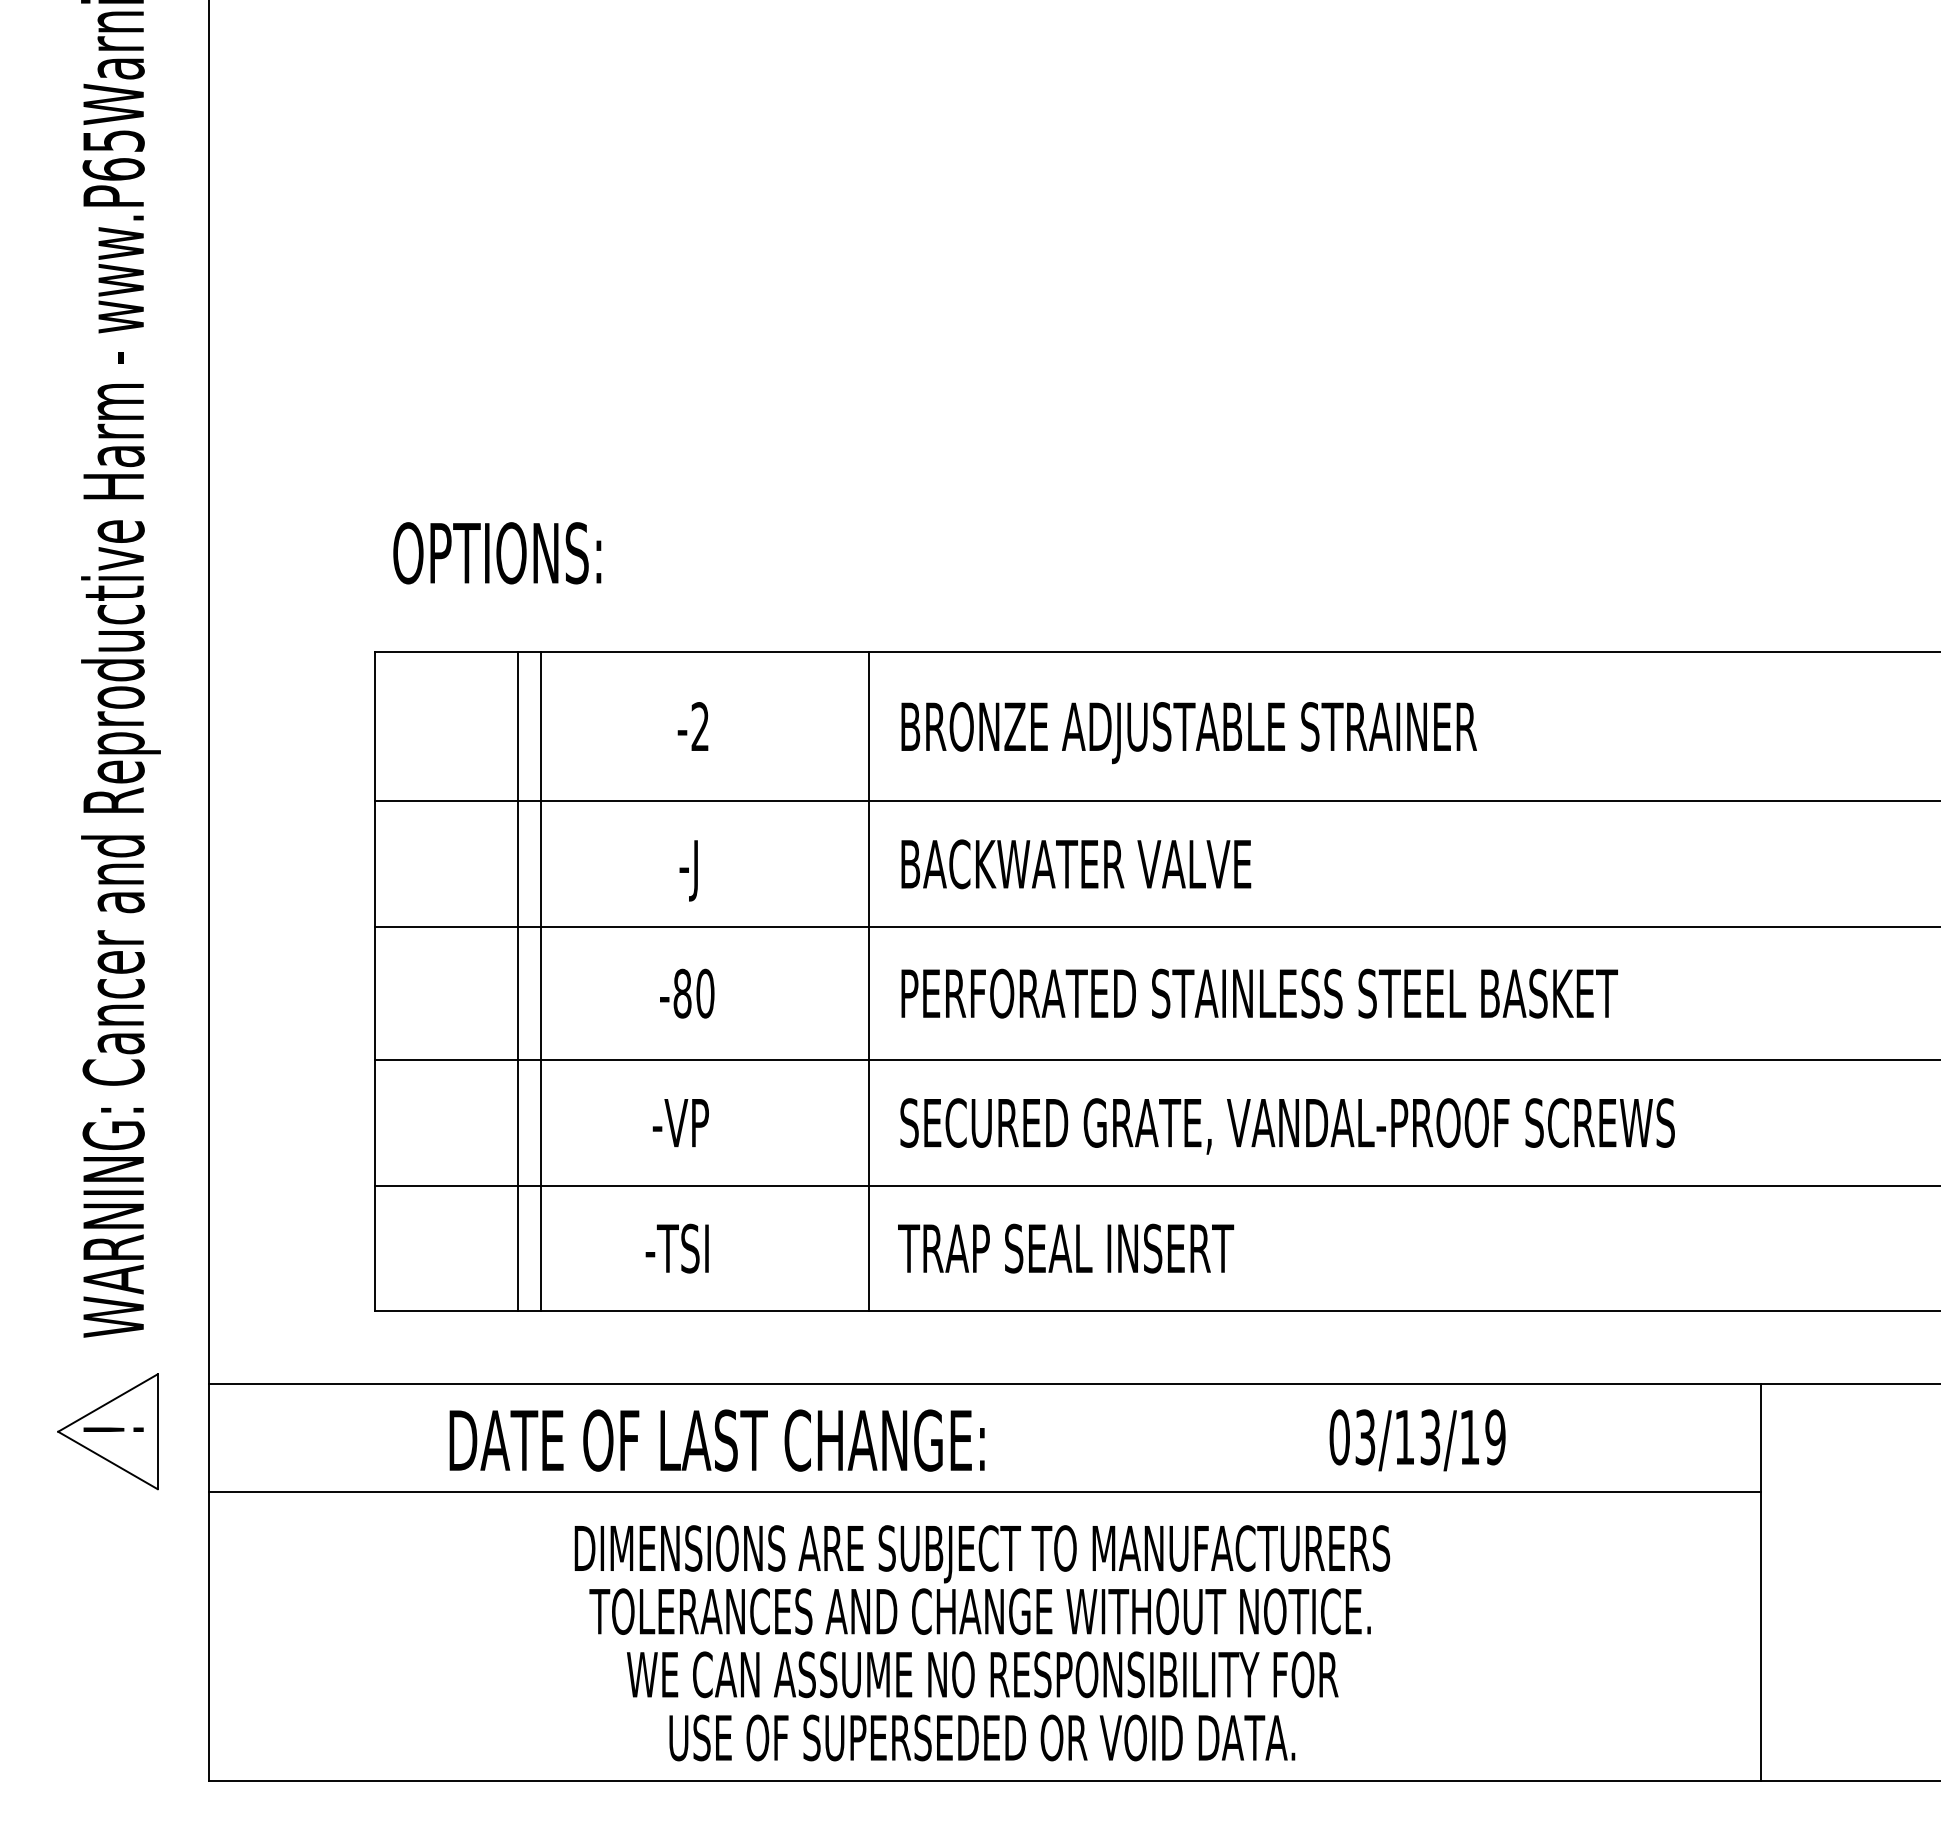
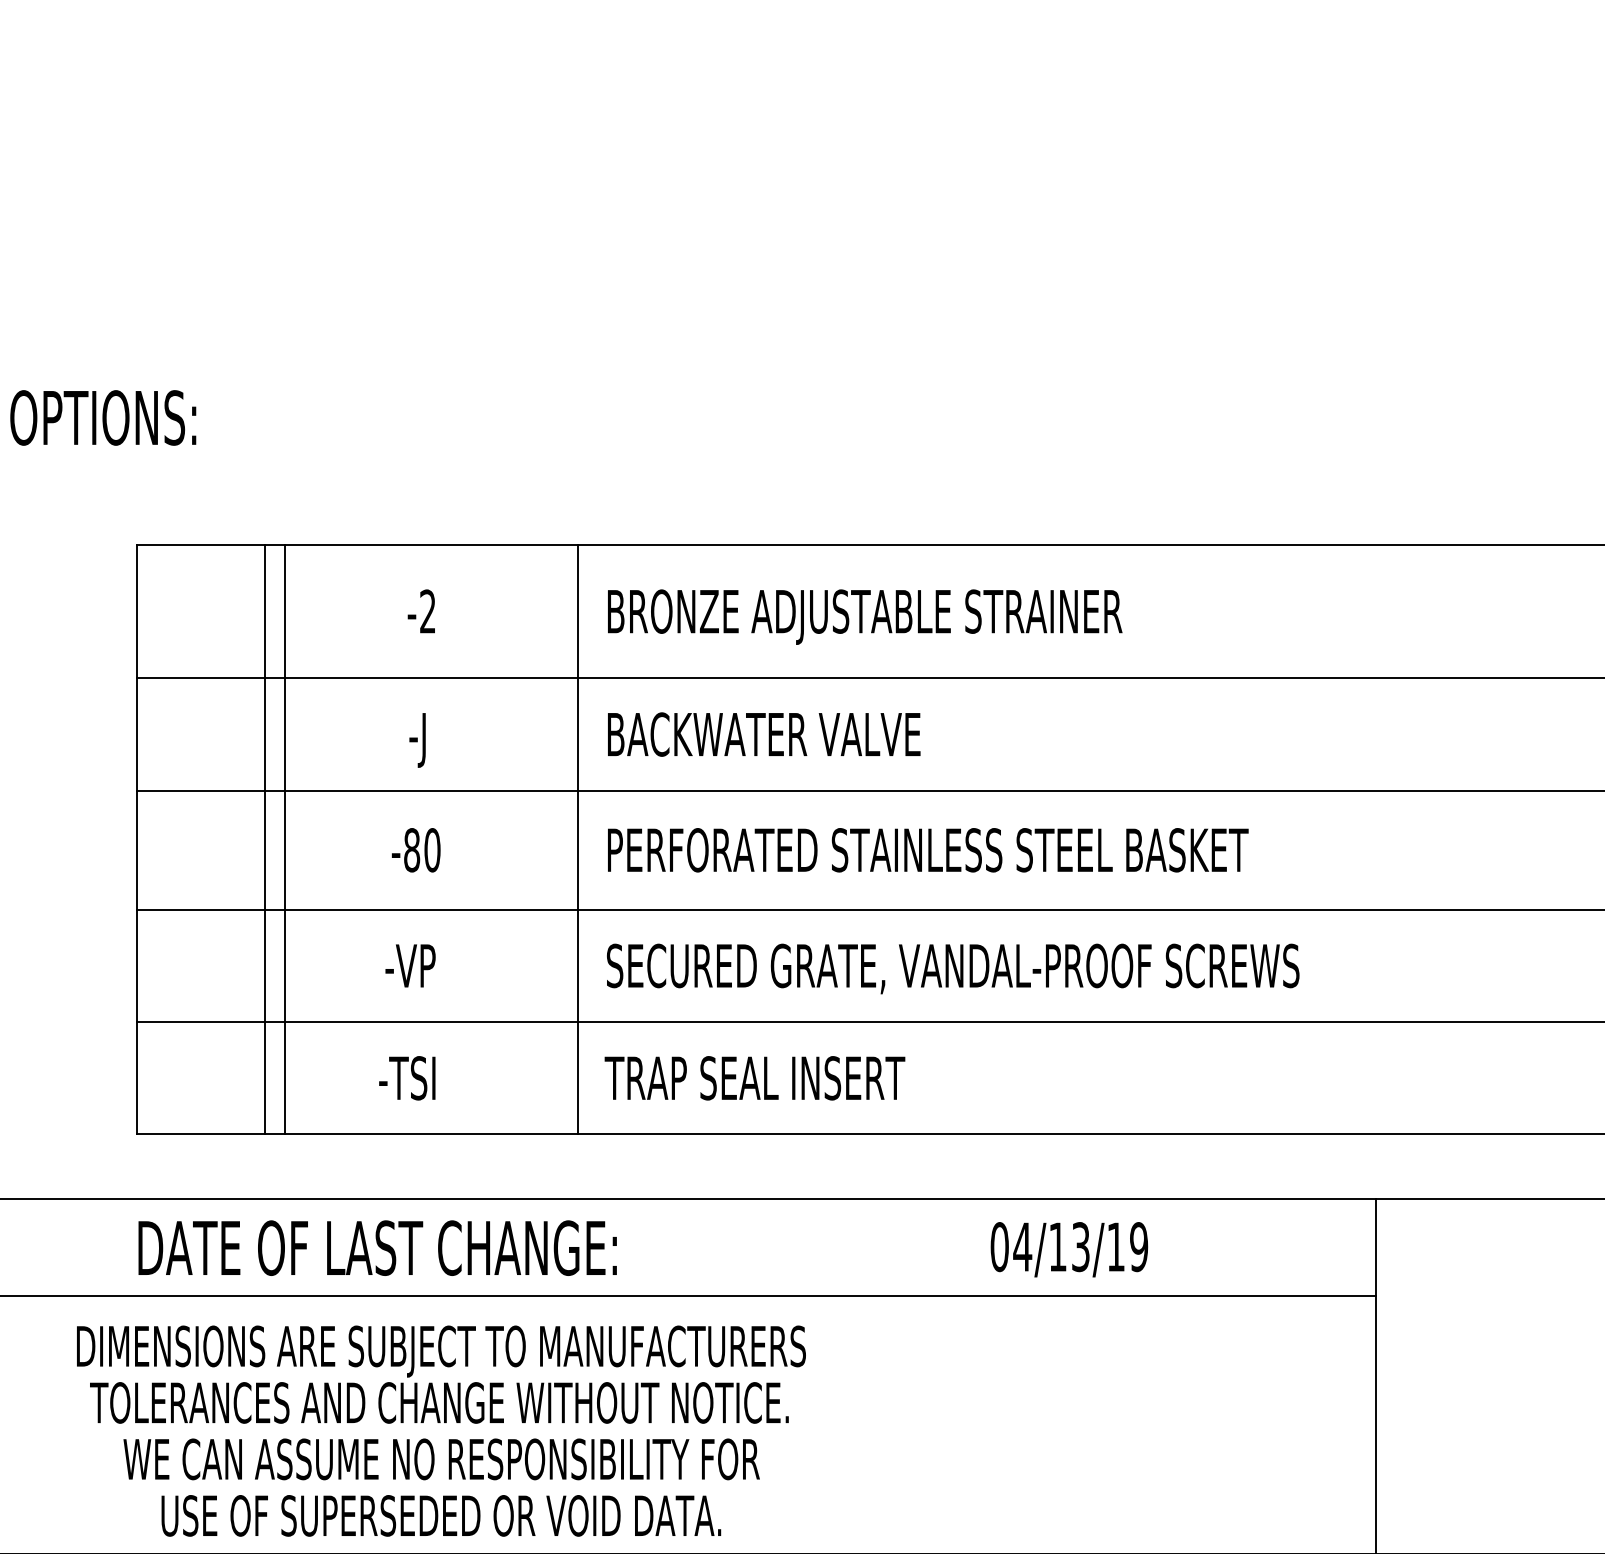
text: (497, 553) -> (103, 418), moved
text: (1365, 1437) -> (1022, 1247), 03/13/19 -> 04/13/19
text: (716, 1440) -> (377, 1248), moved
text: (982, 1643) -> (441, 1431), moved

